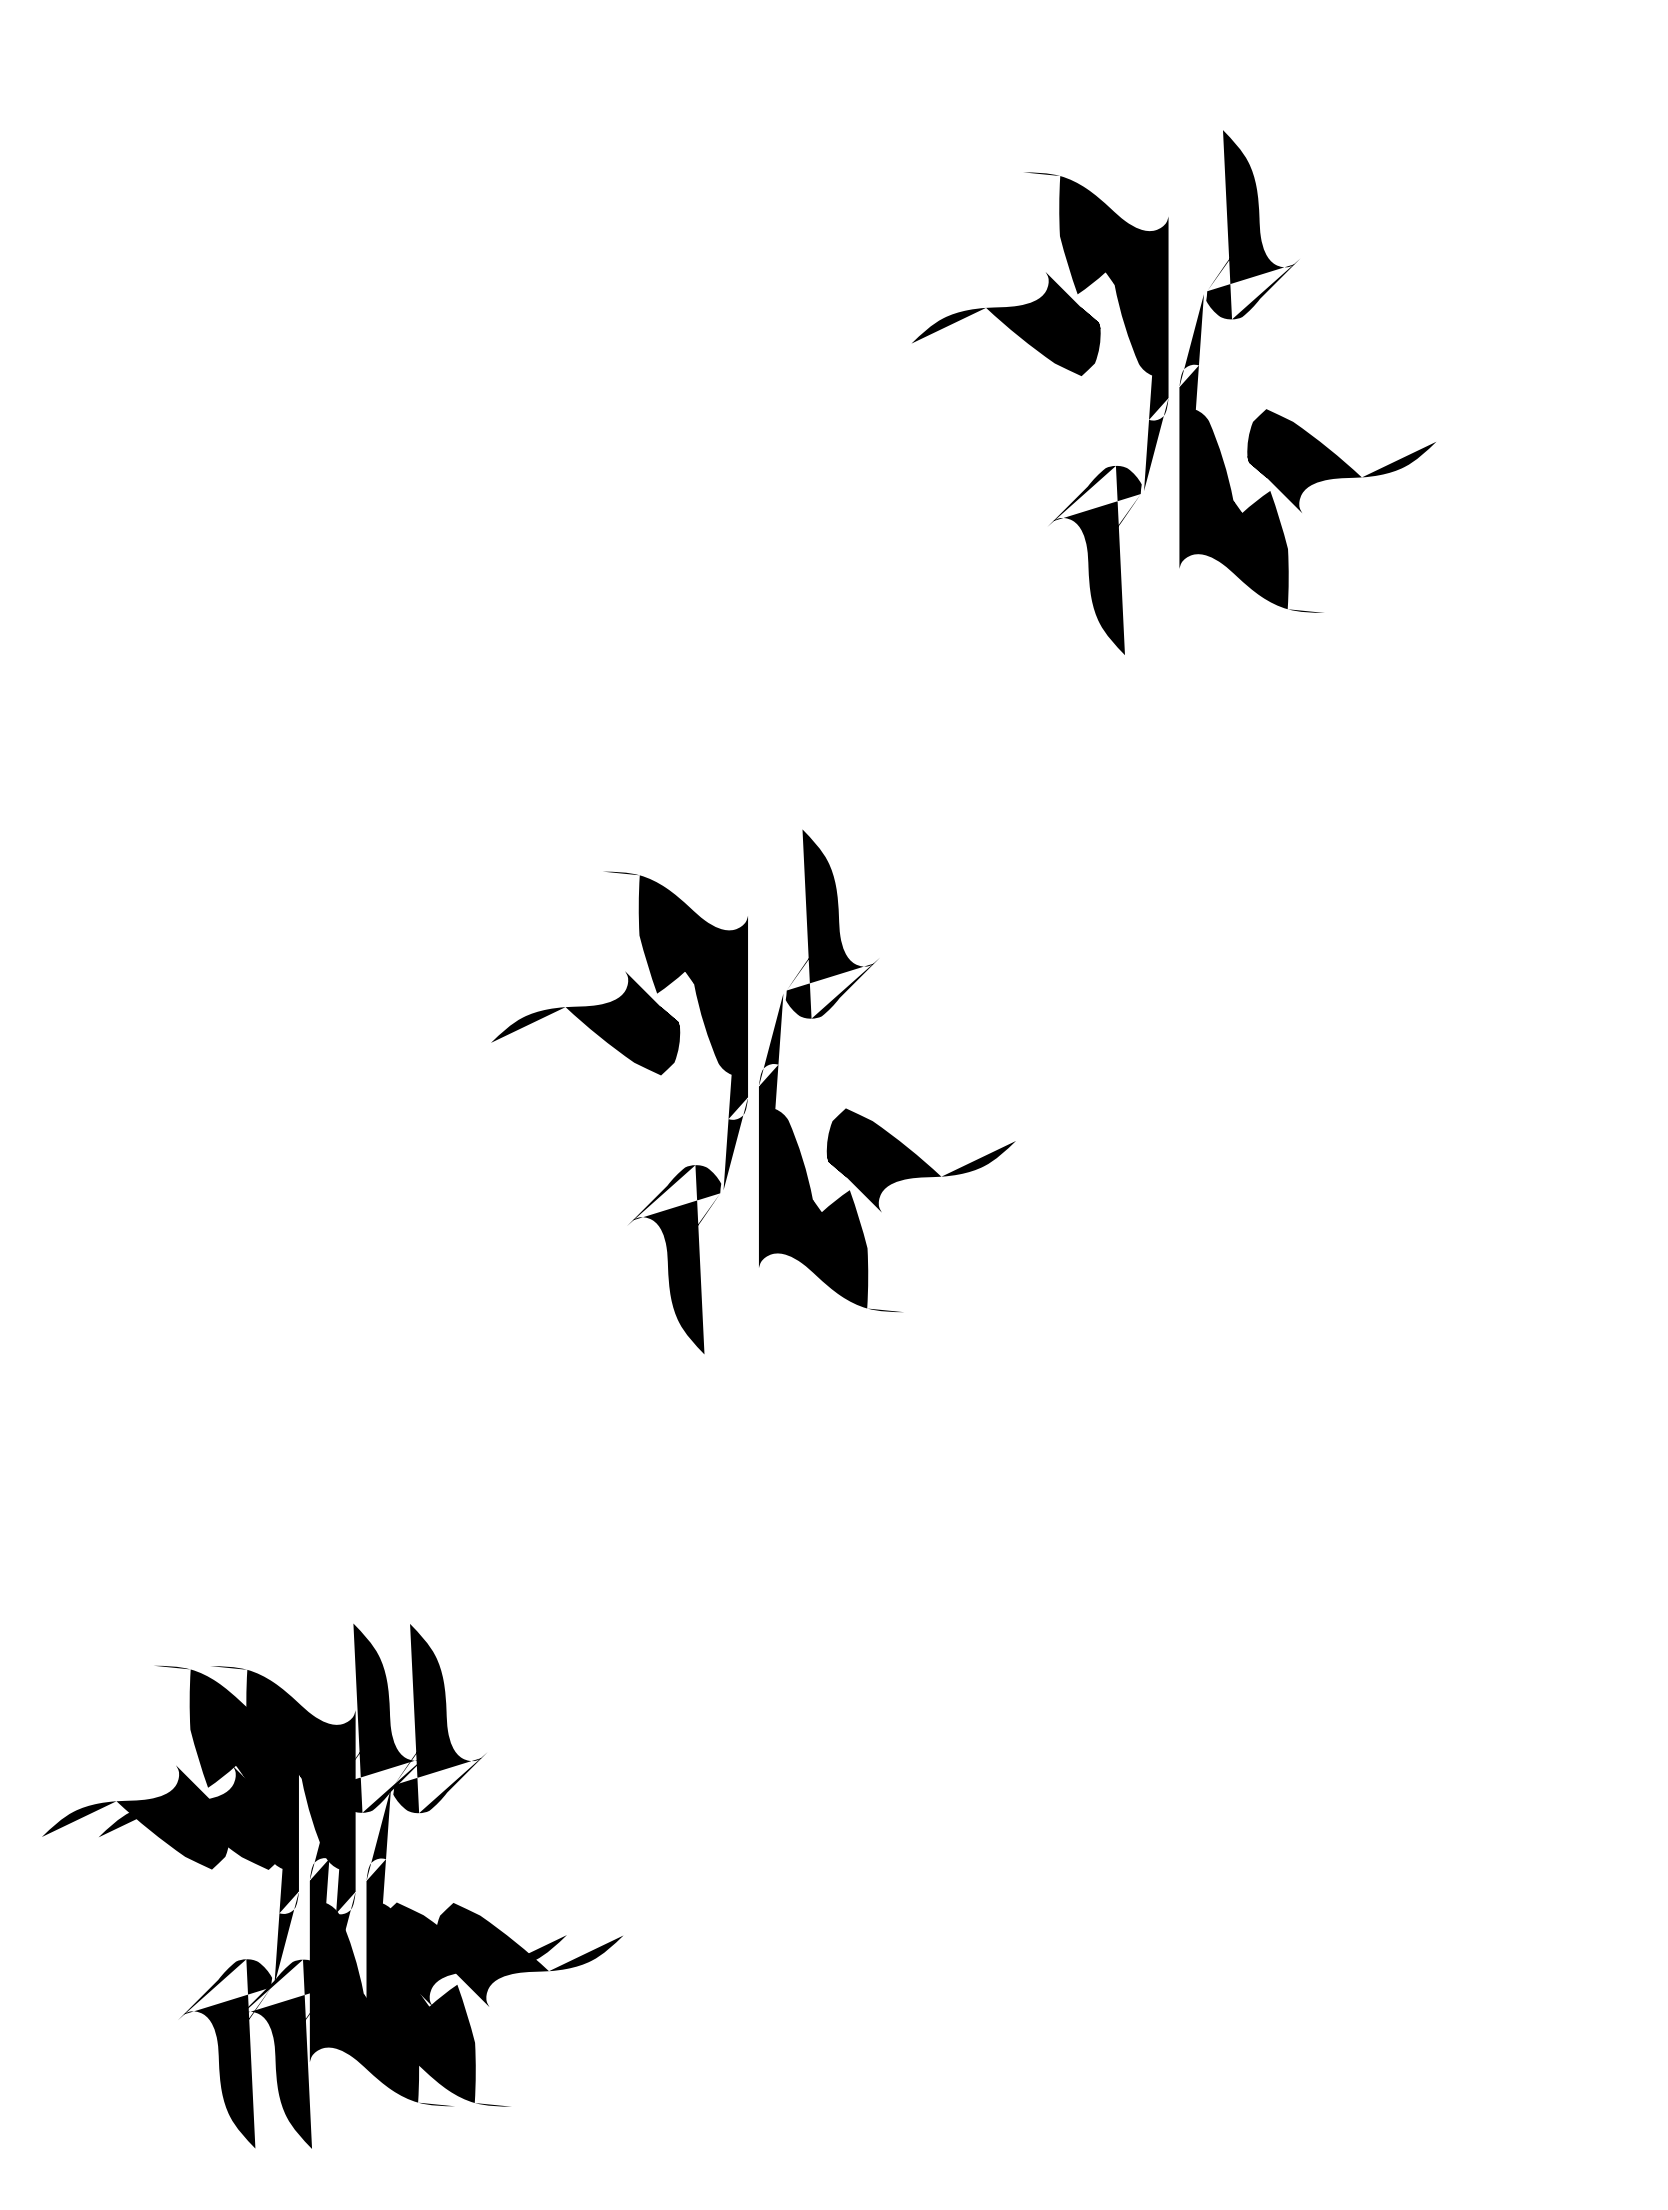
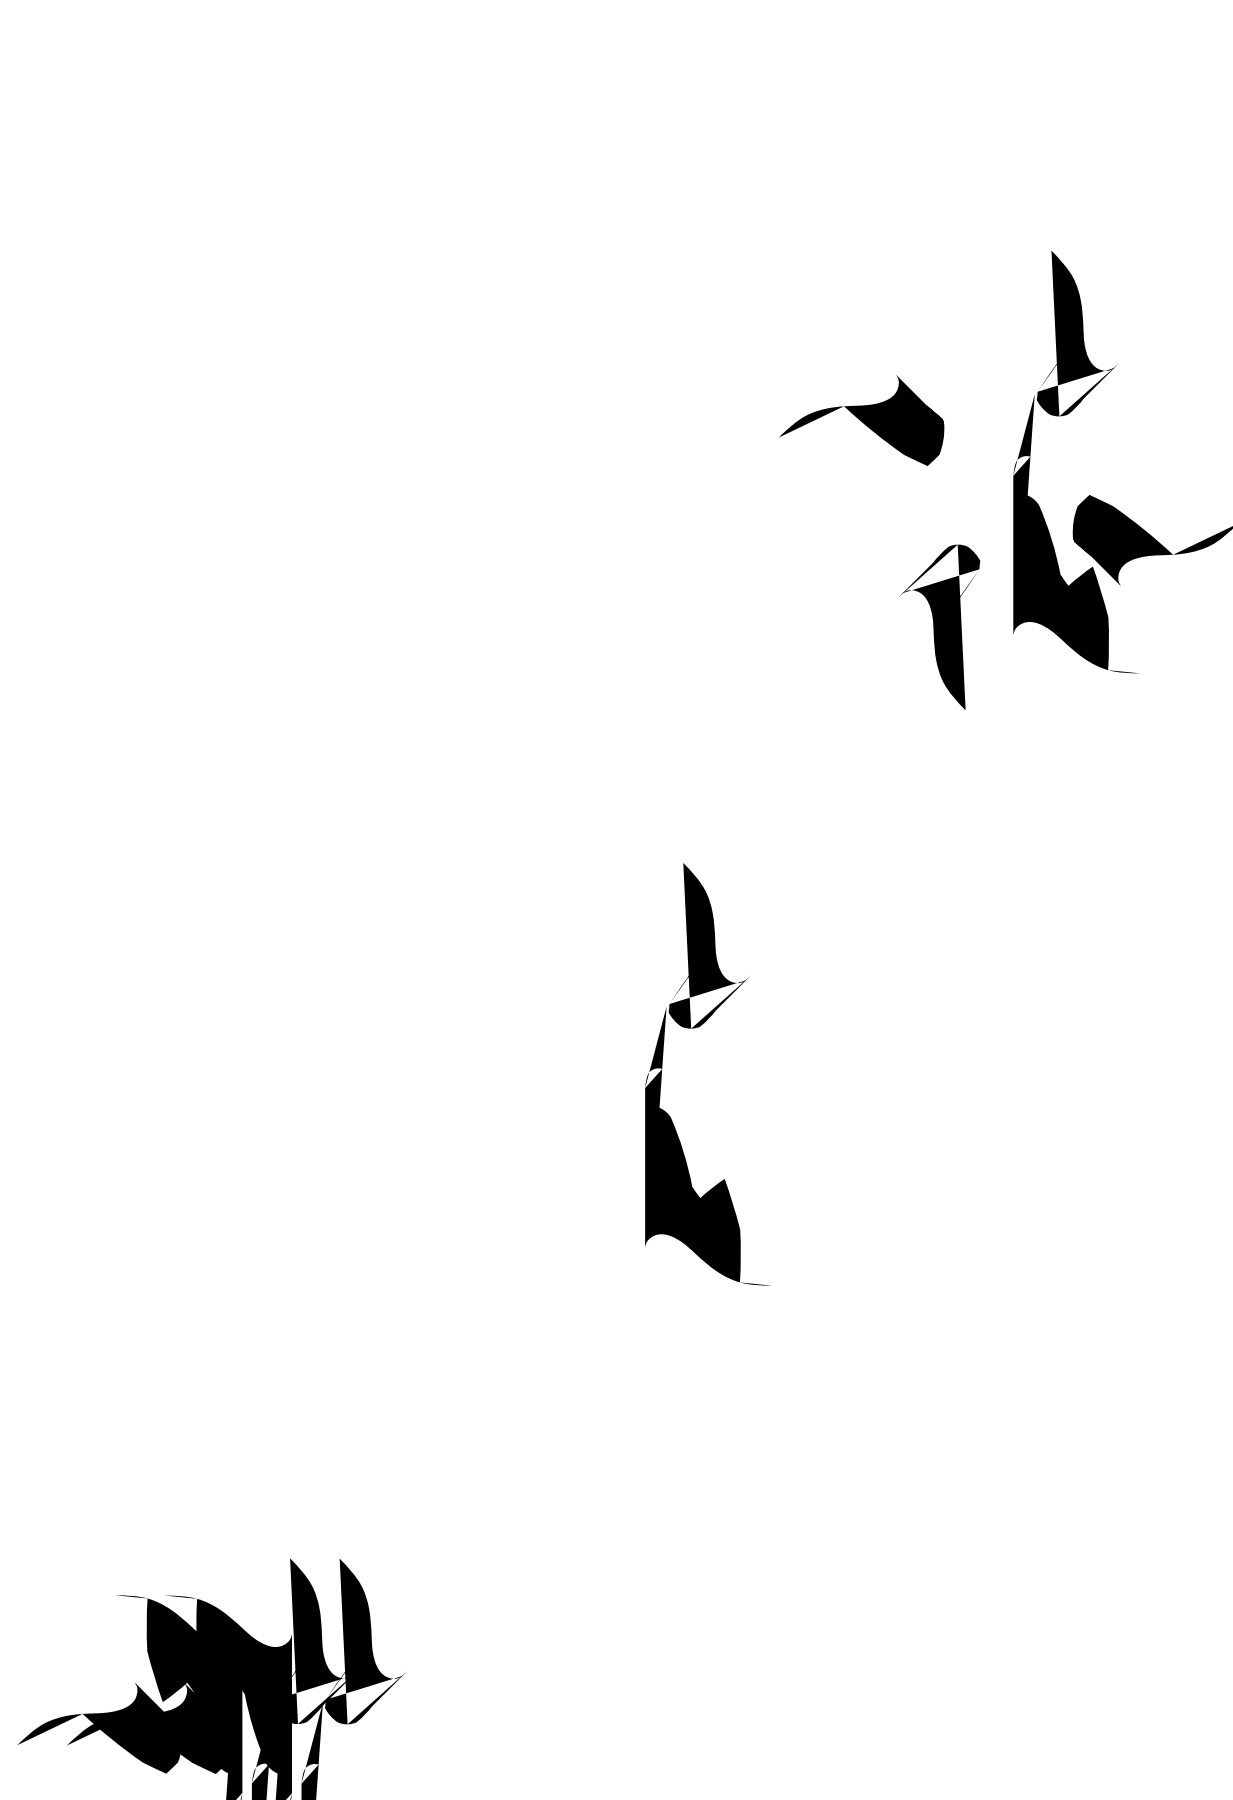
fill: (1095, 331) -> (939, 426), removed
part: (641, 1066) -> (542, 1070), removed
fill: (921, 1163) -> (787, 1155), removed

